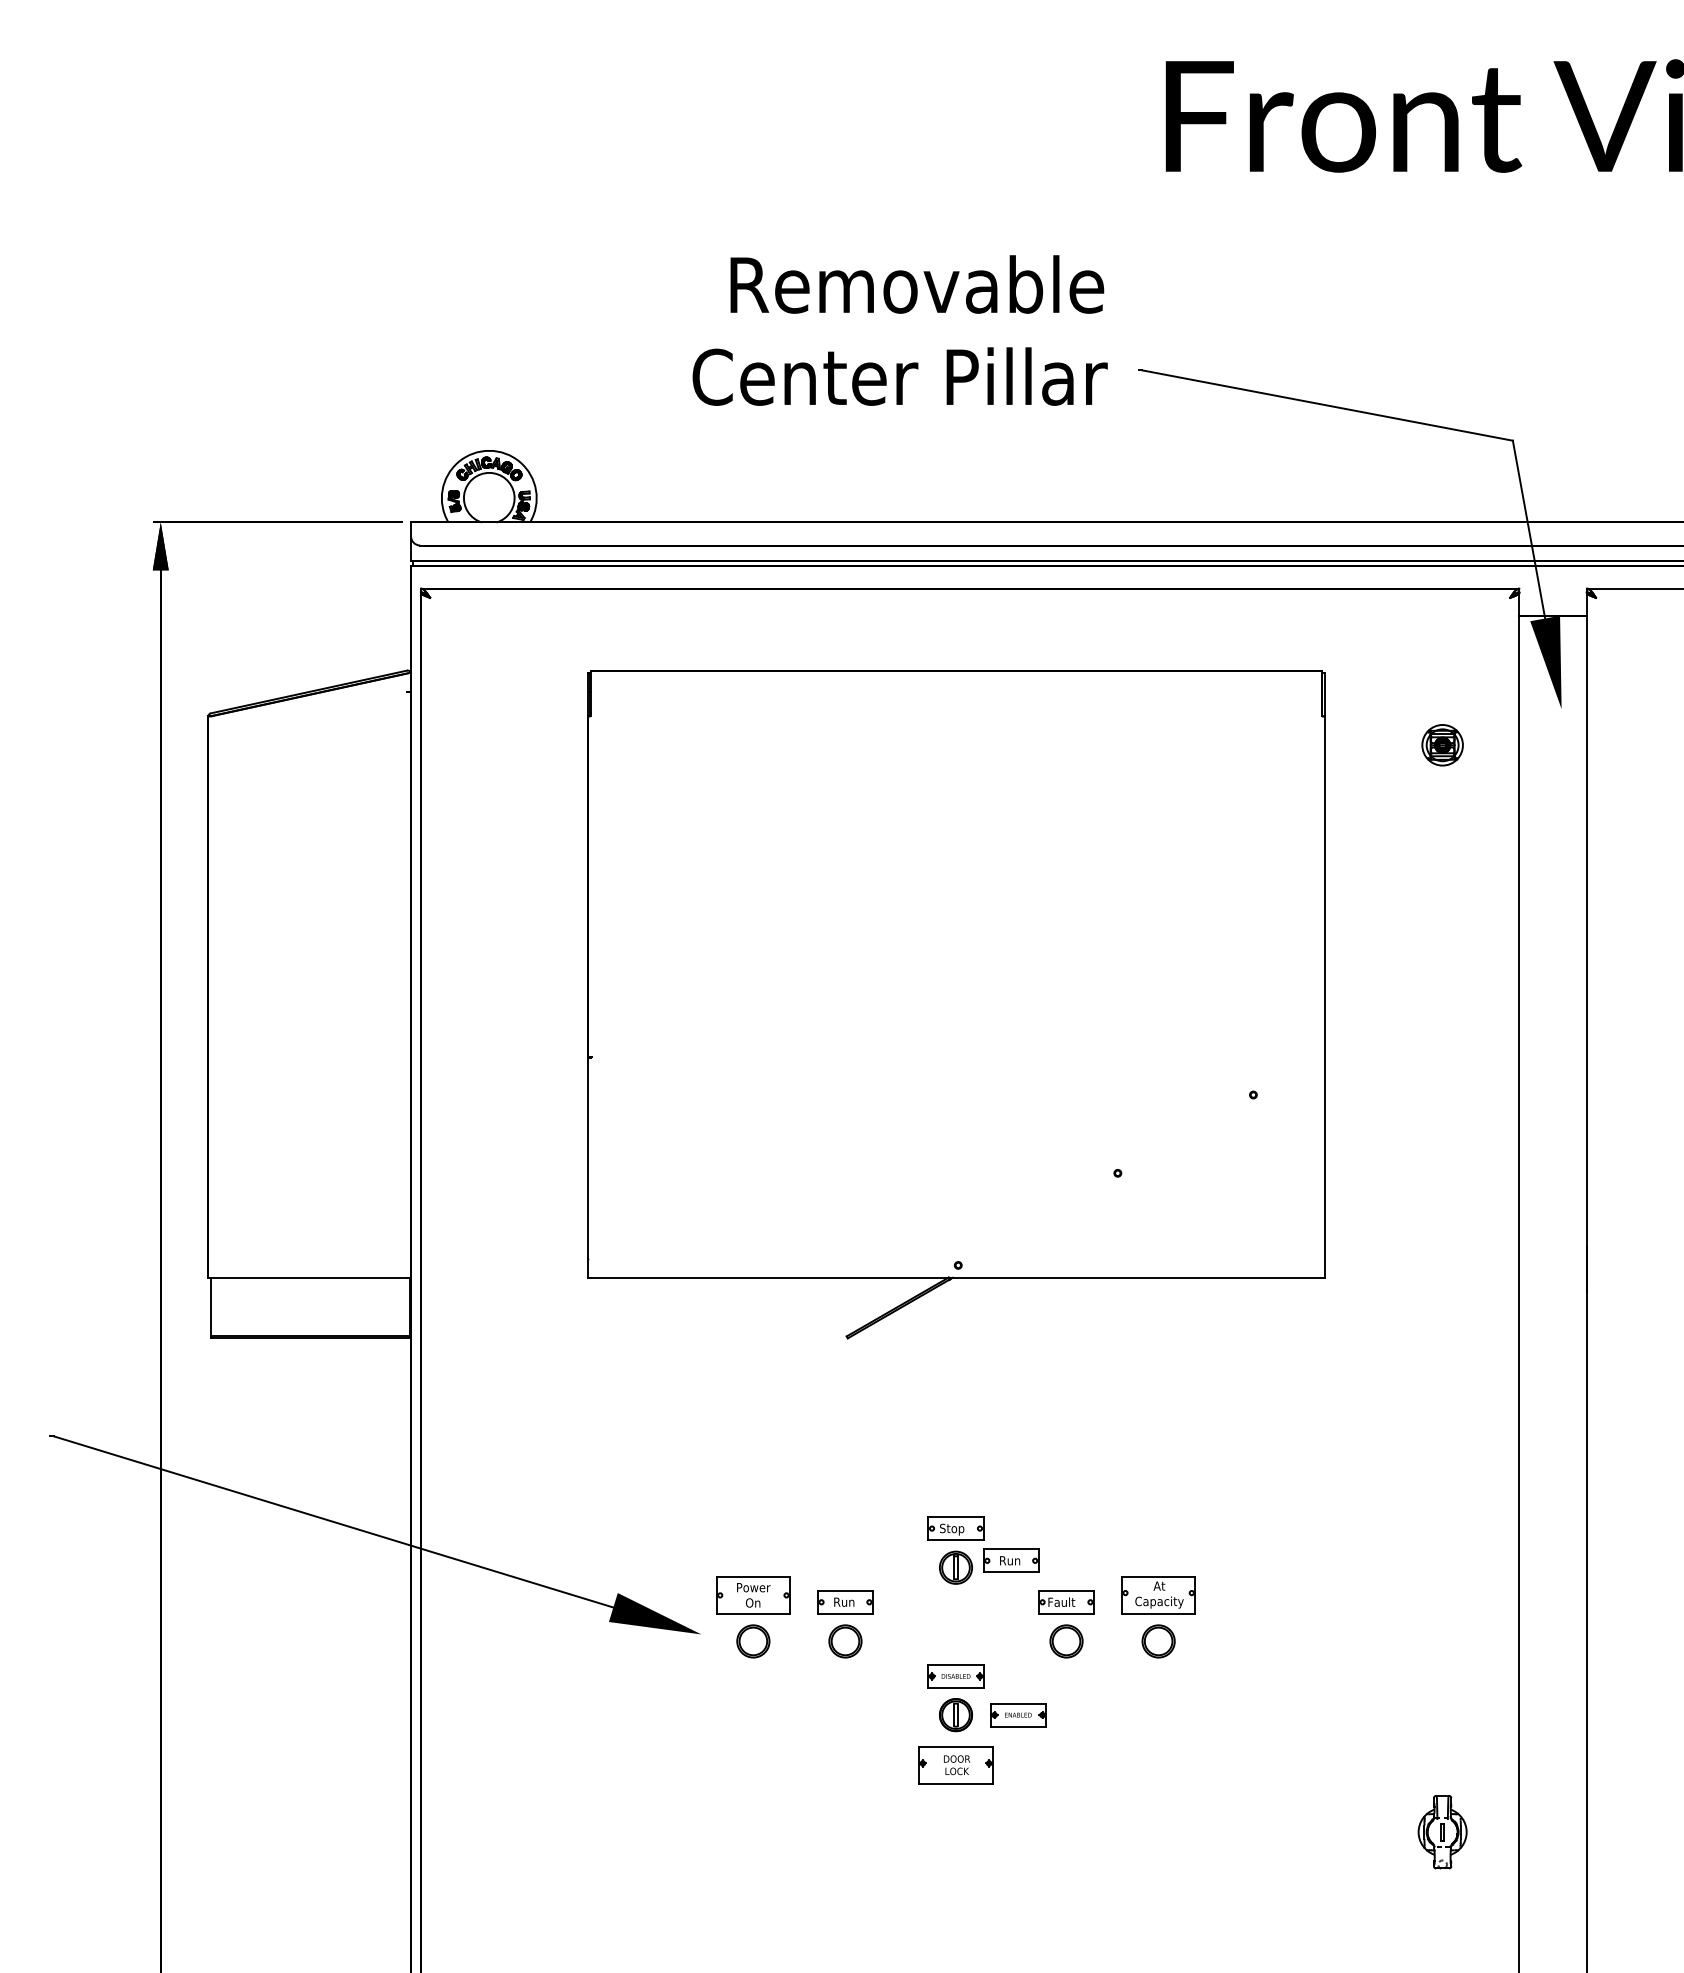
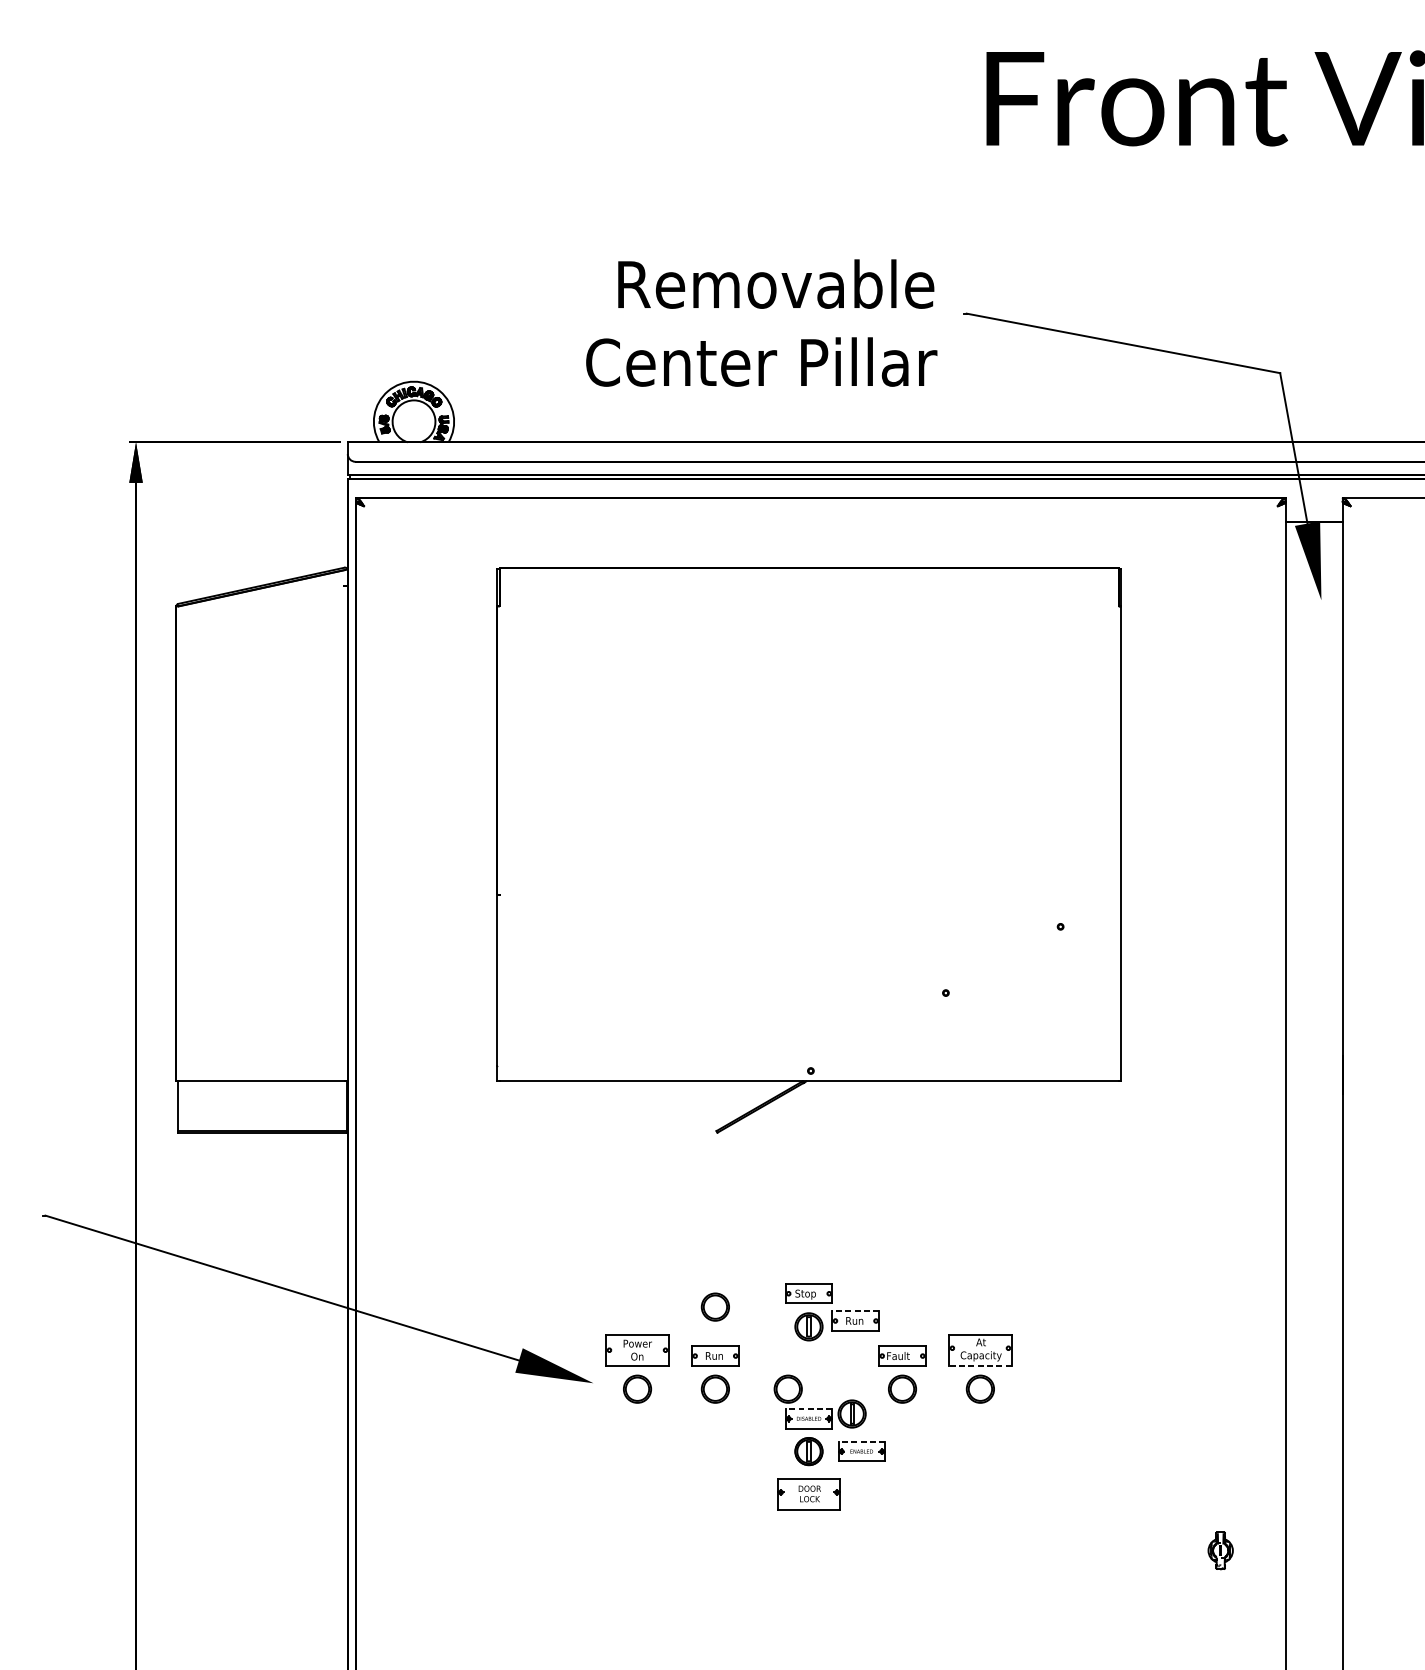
text: (899, 330) -> (761, 323), moved
part: (1442, 745) -> (1220, 631), removed
part: (845, 1544) -> (715, 1307), added
line: (1011, 1549) -> (855, 1311), solid -> dashed
line: (1158, 1613) -> (980, 1365), solid -> dashed
part: (931, 1641) -> (788, 1389), added
line: (956, 1664) -> (809, 1408), solid -> dashed
part: (1006, 1670) -> (851, 1413), added
line: (1018, 1703) -> (861, 1441), solid -> dashed
part: (1442, 1832) -> (1220, 1550), size x0.6

